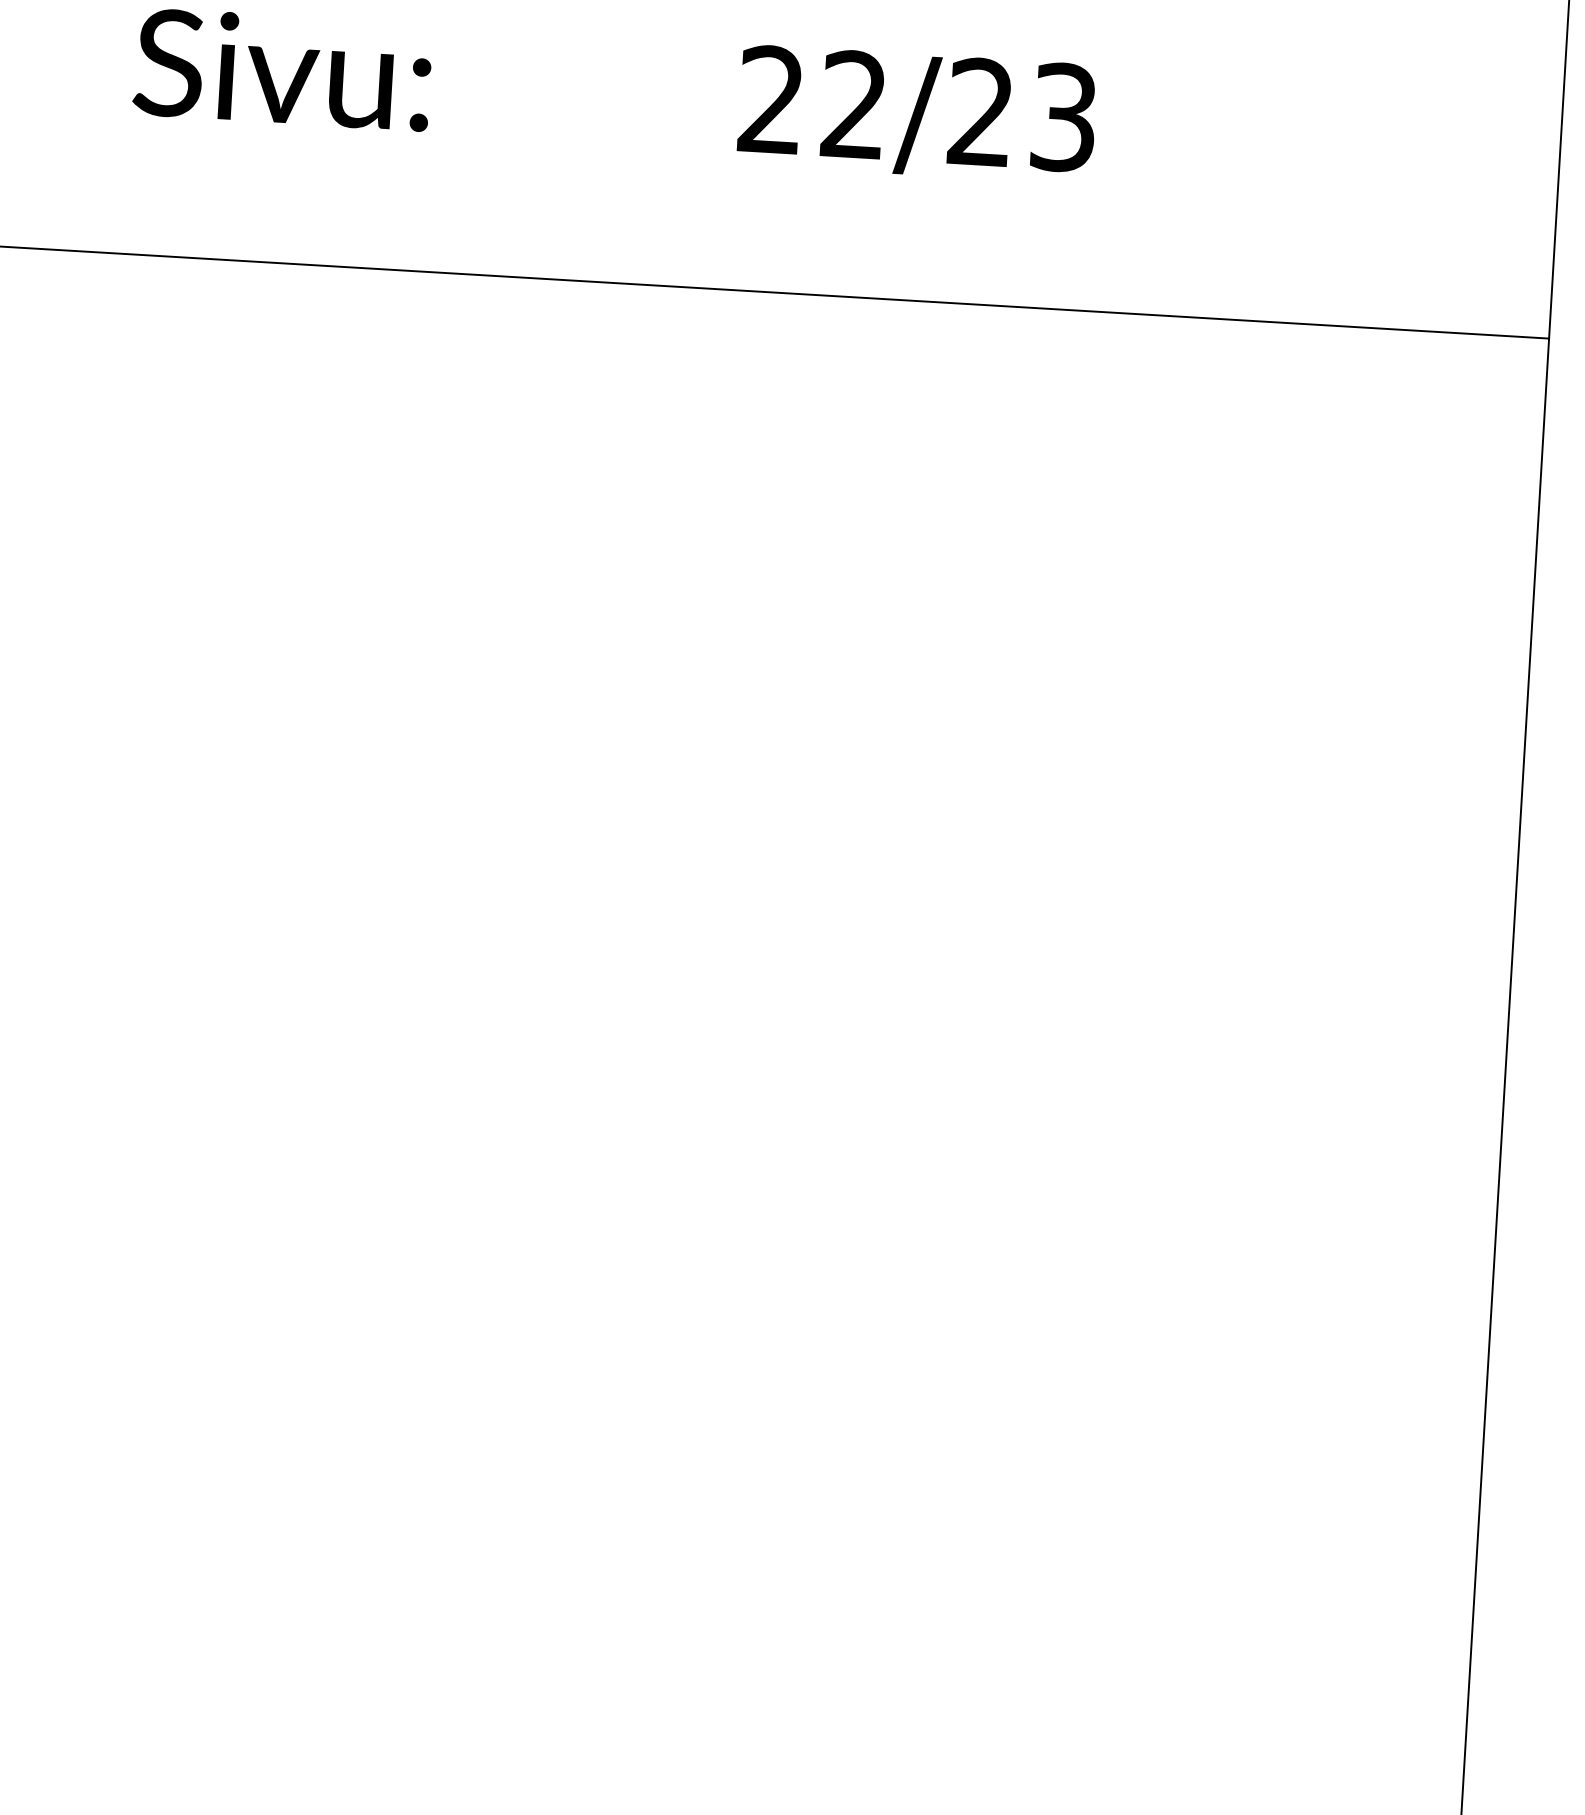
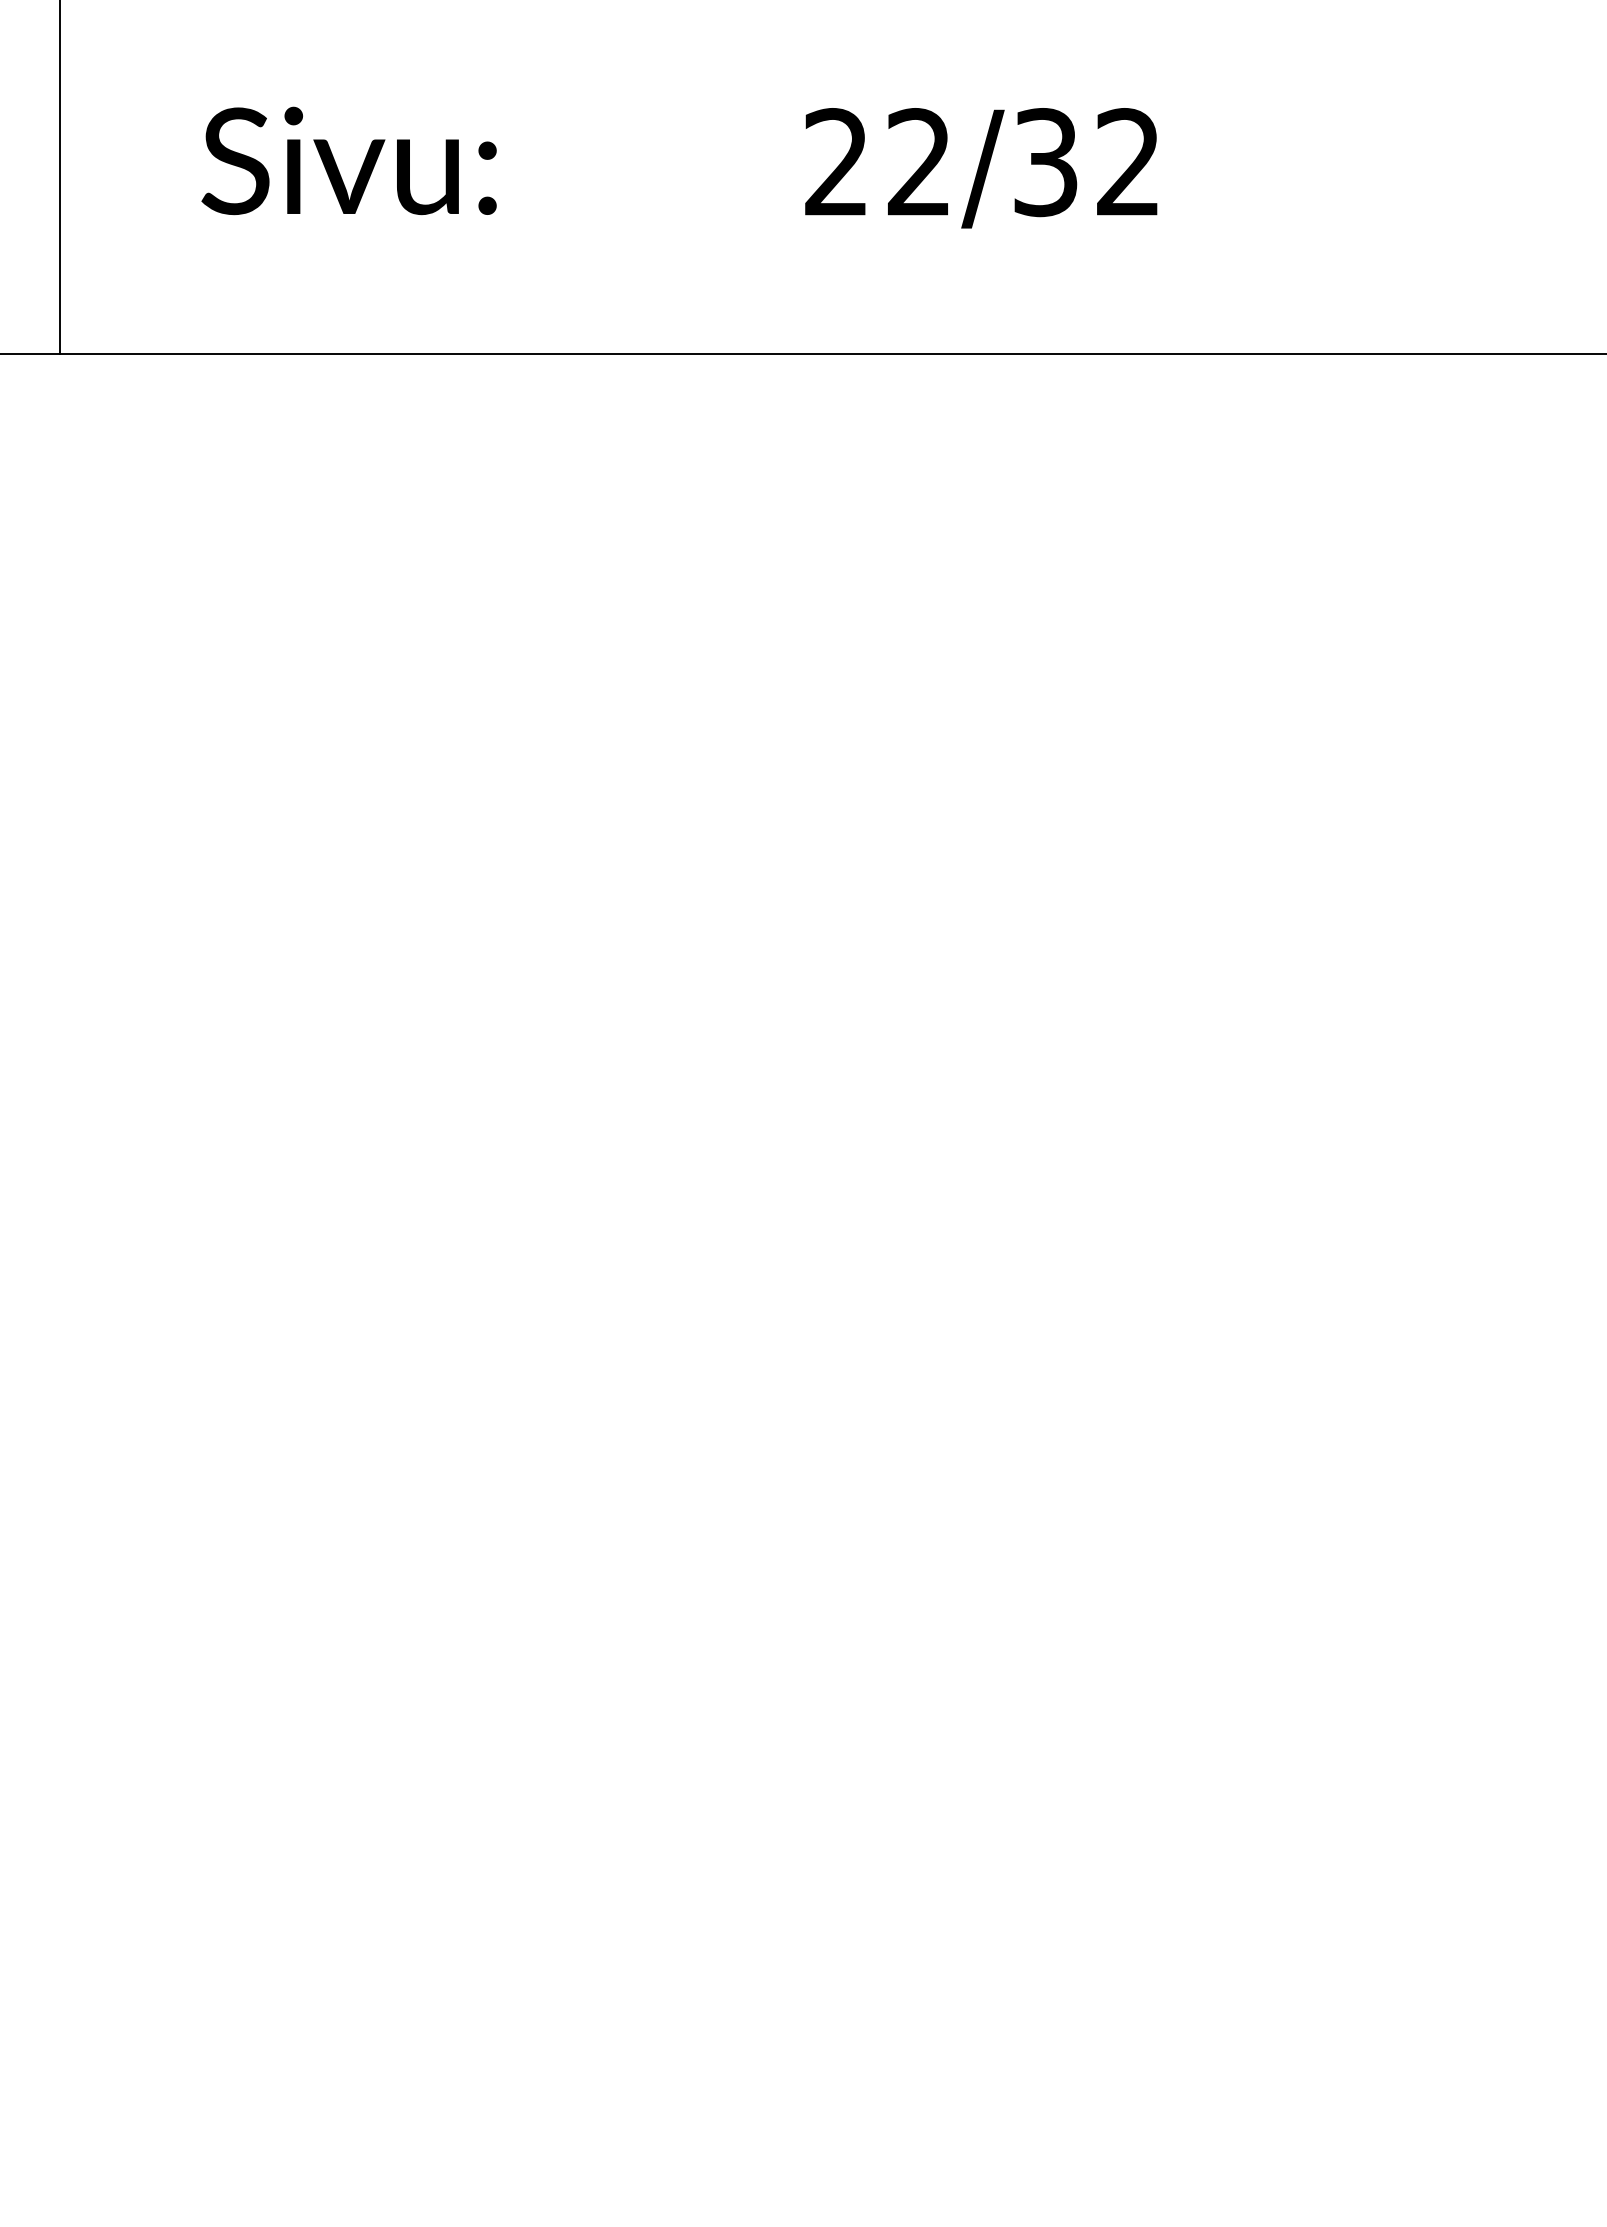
text: (1021, 115) -> (1086, 162), 22/23 -> 22/32

